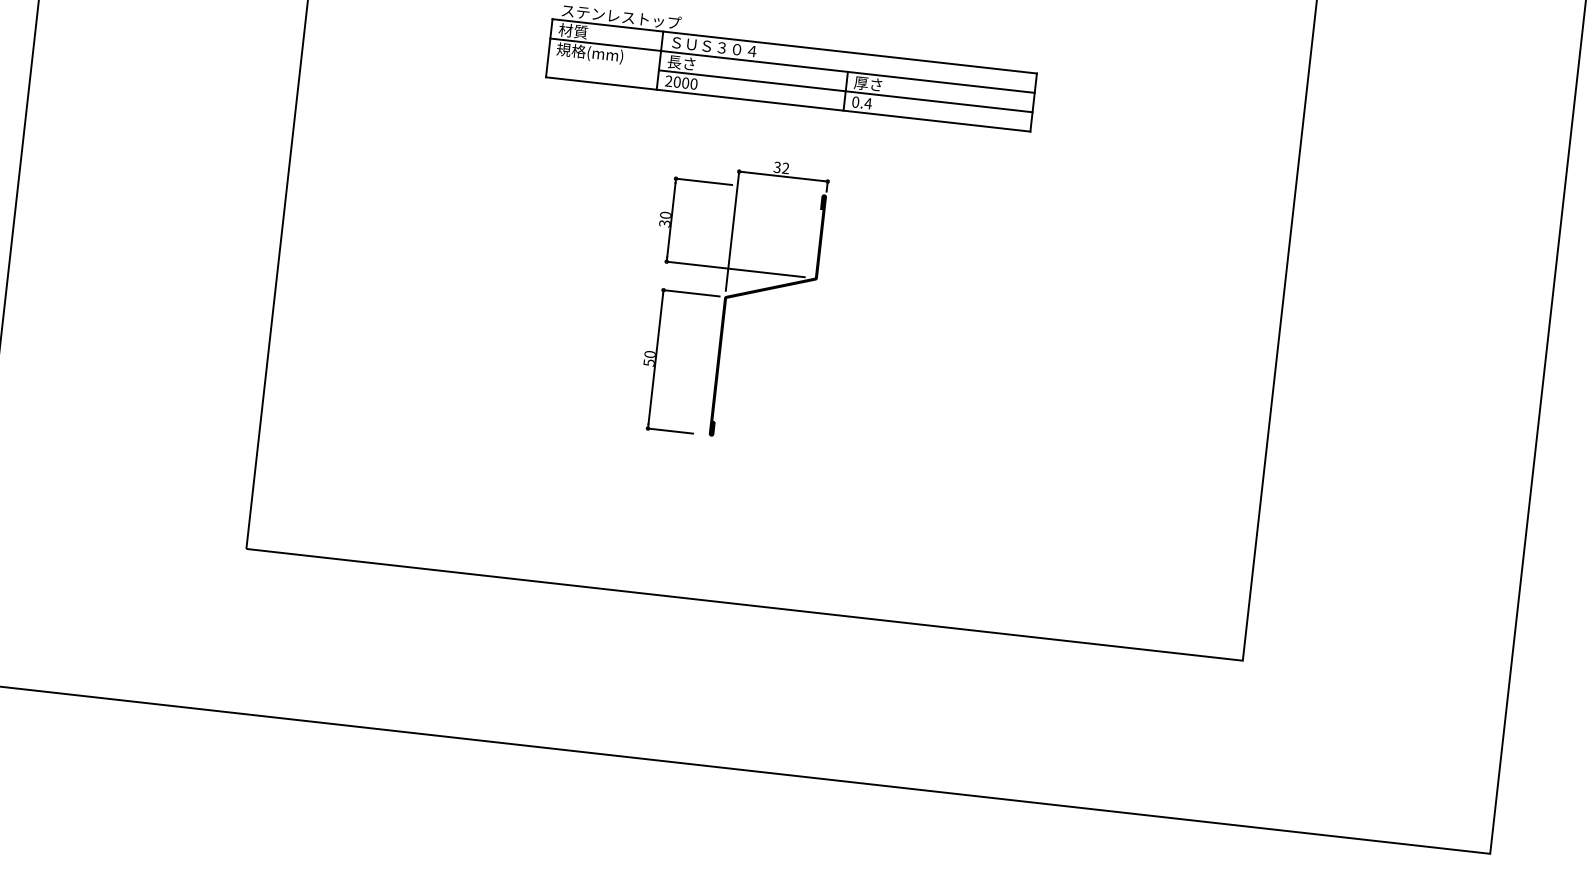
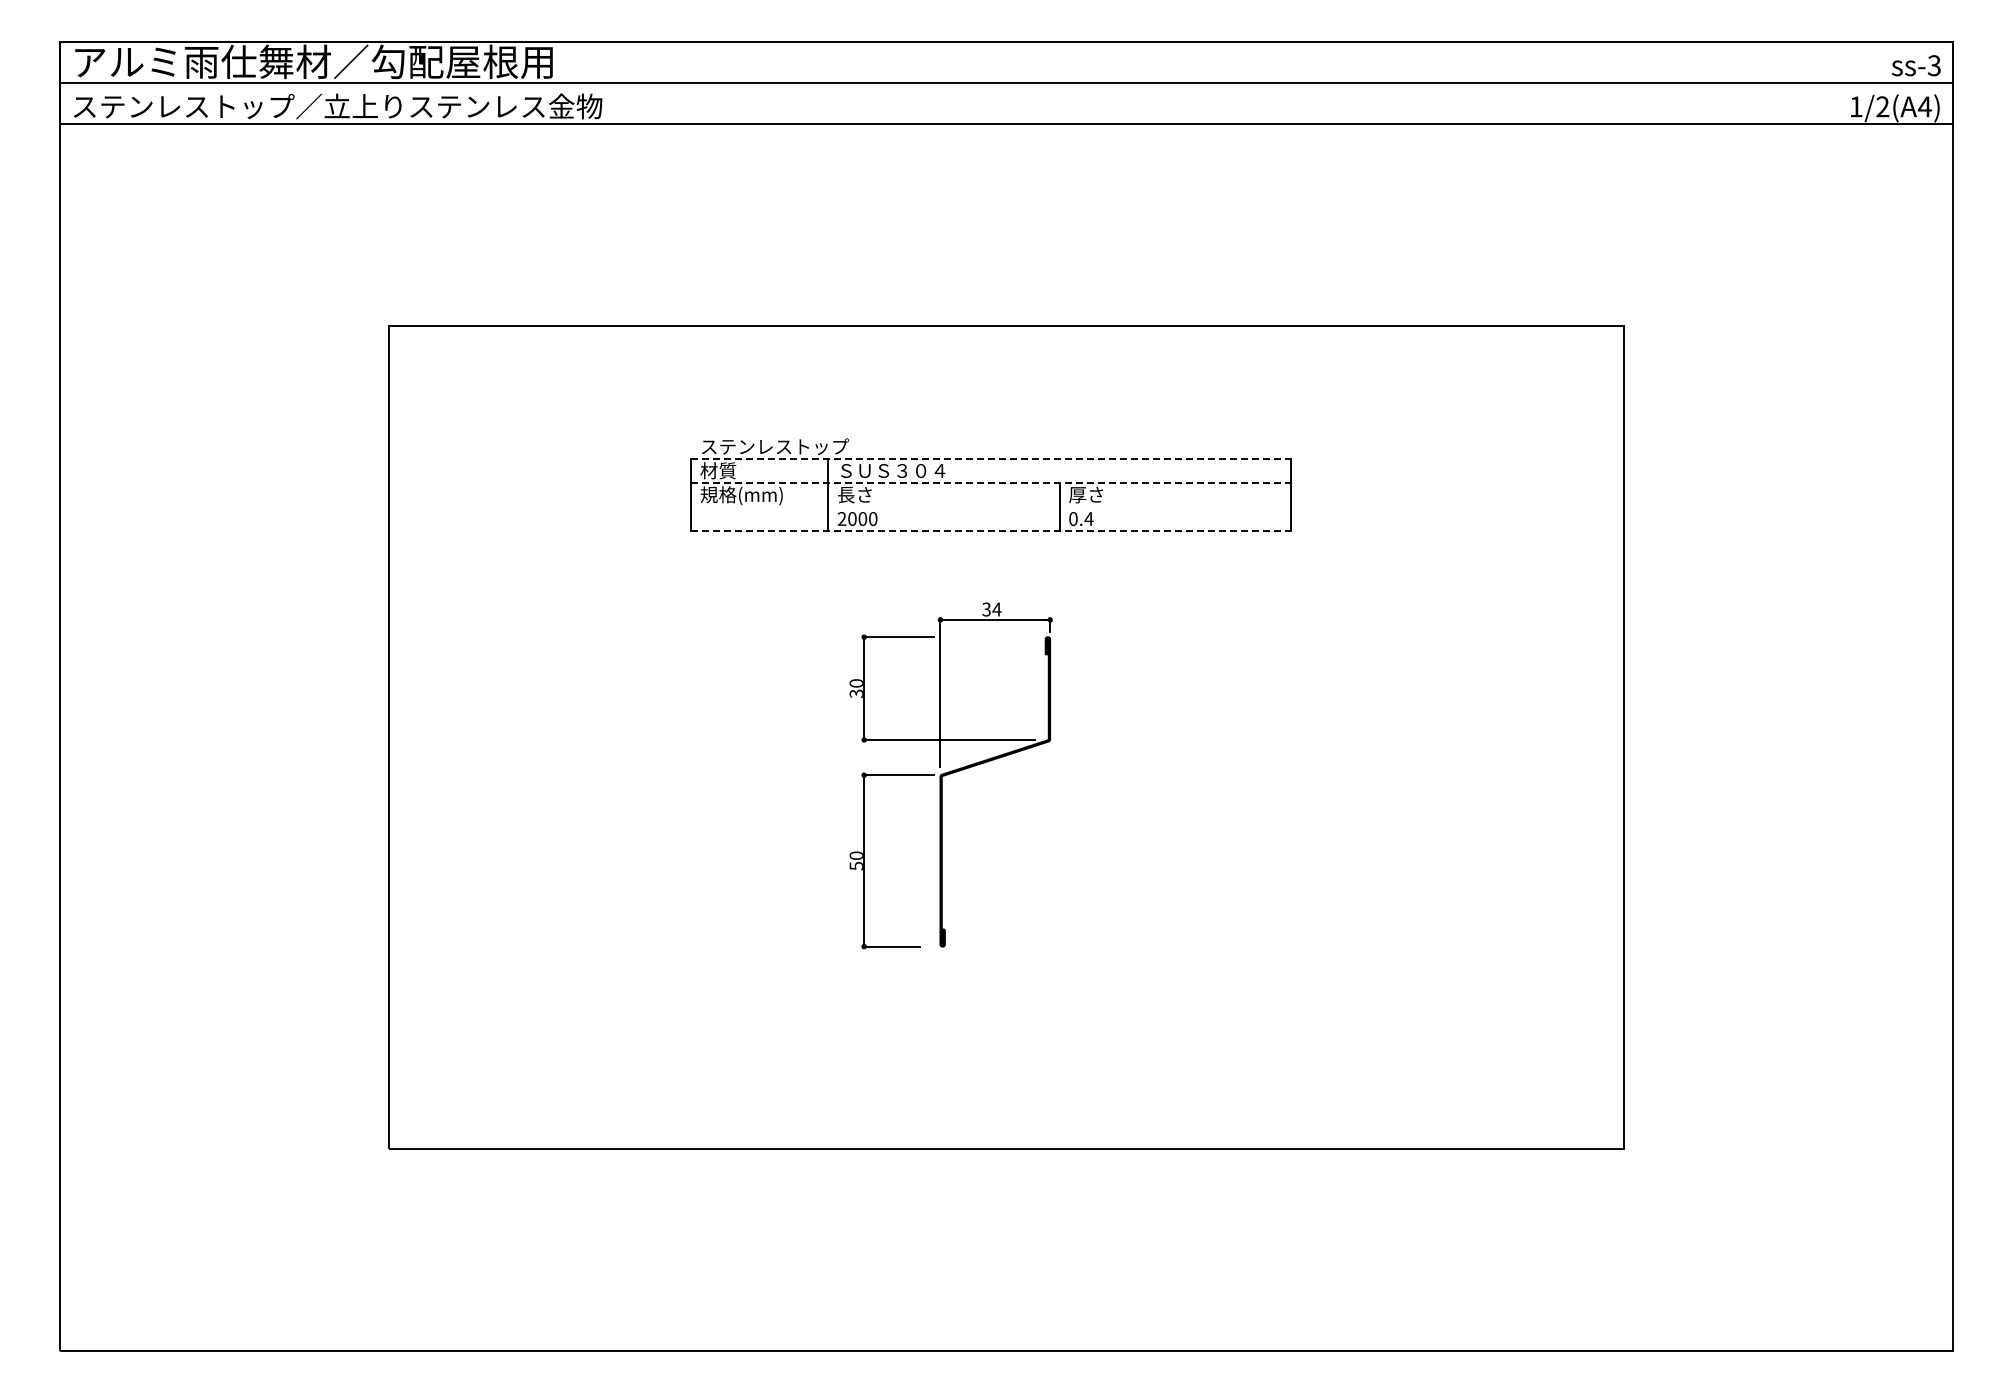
line: (794, 46) -> (991, 459), solid -> dashed
line: (792, 66) -> (991, 483), solid -> dashed
line: (845, 91) -> (1059, 507), removed
line: (788, 104) -> (991, 531), solid -> dashed
text: (785, 168) -> (996, 609), 32 -> 34

